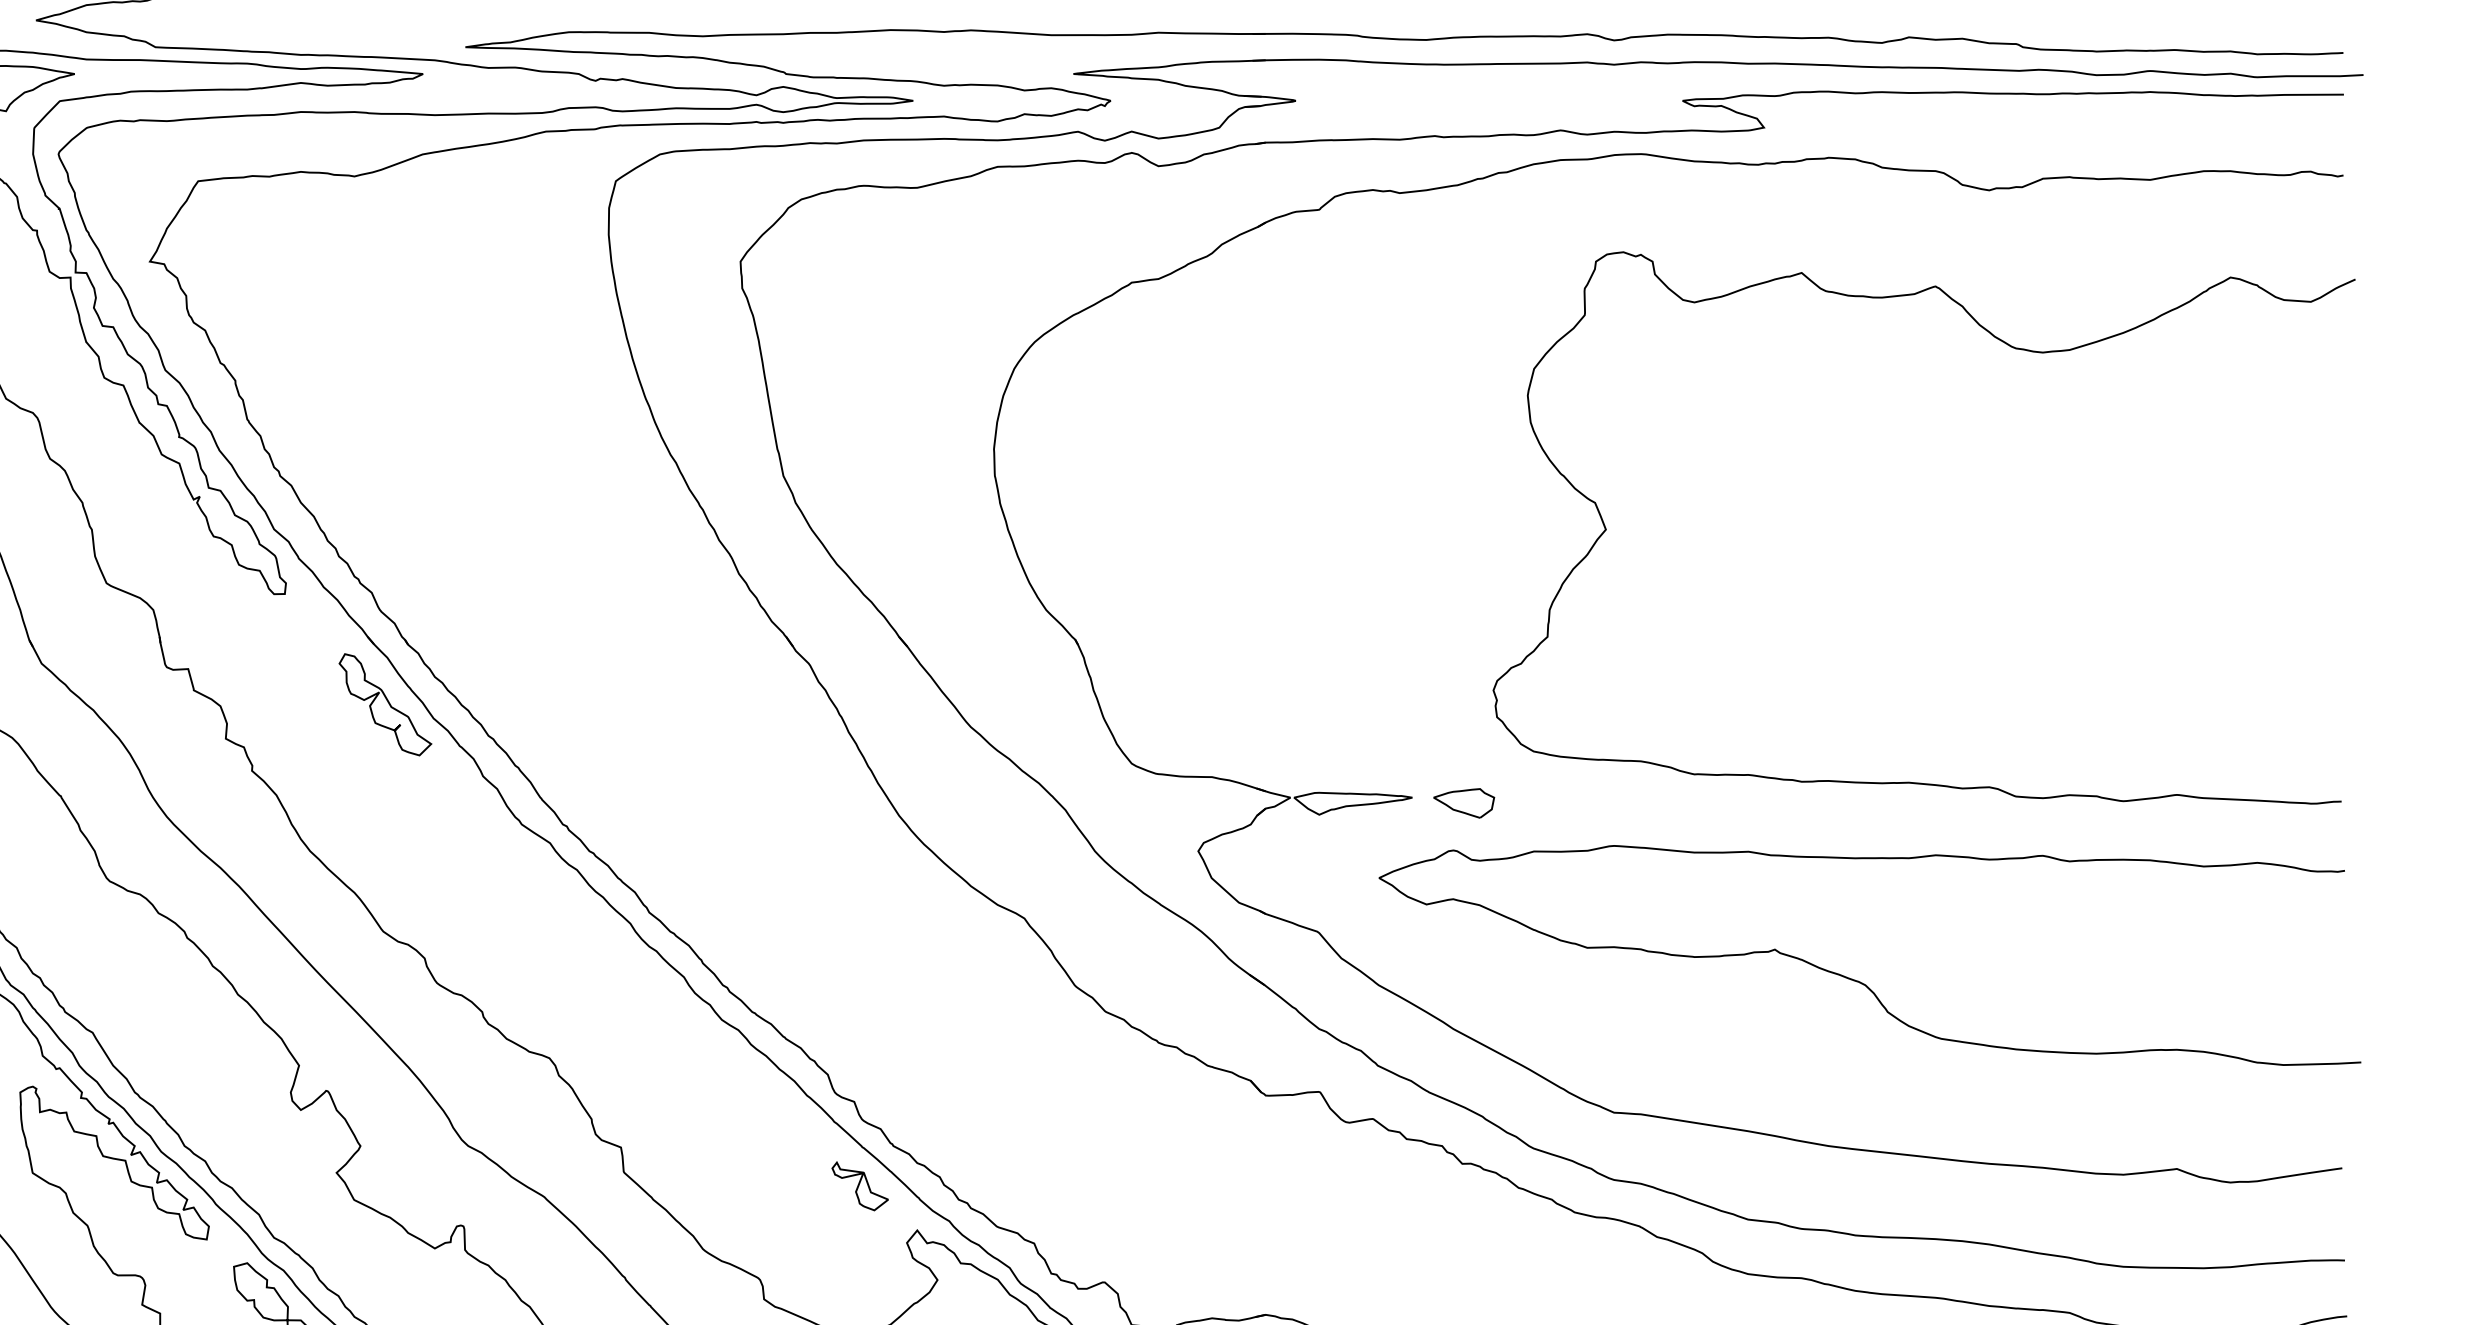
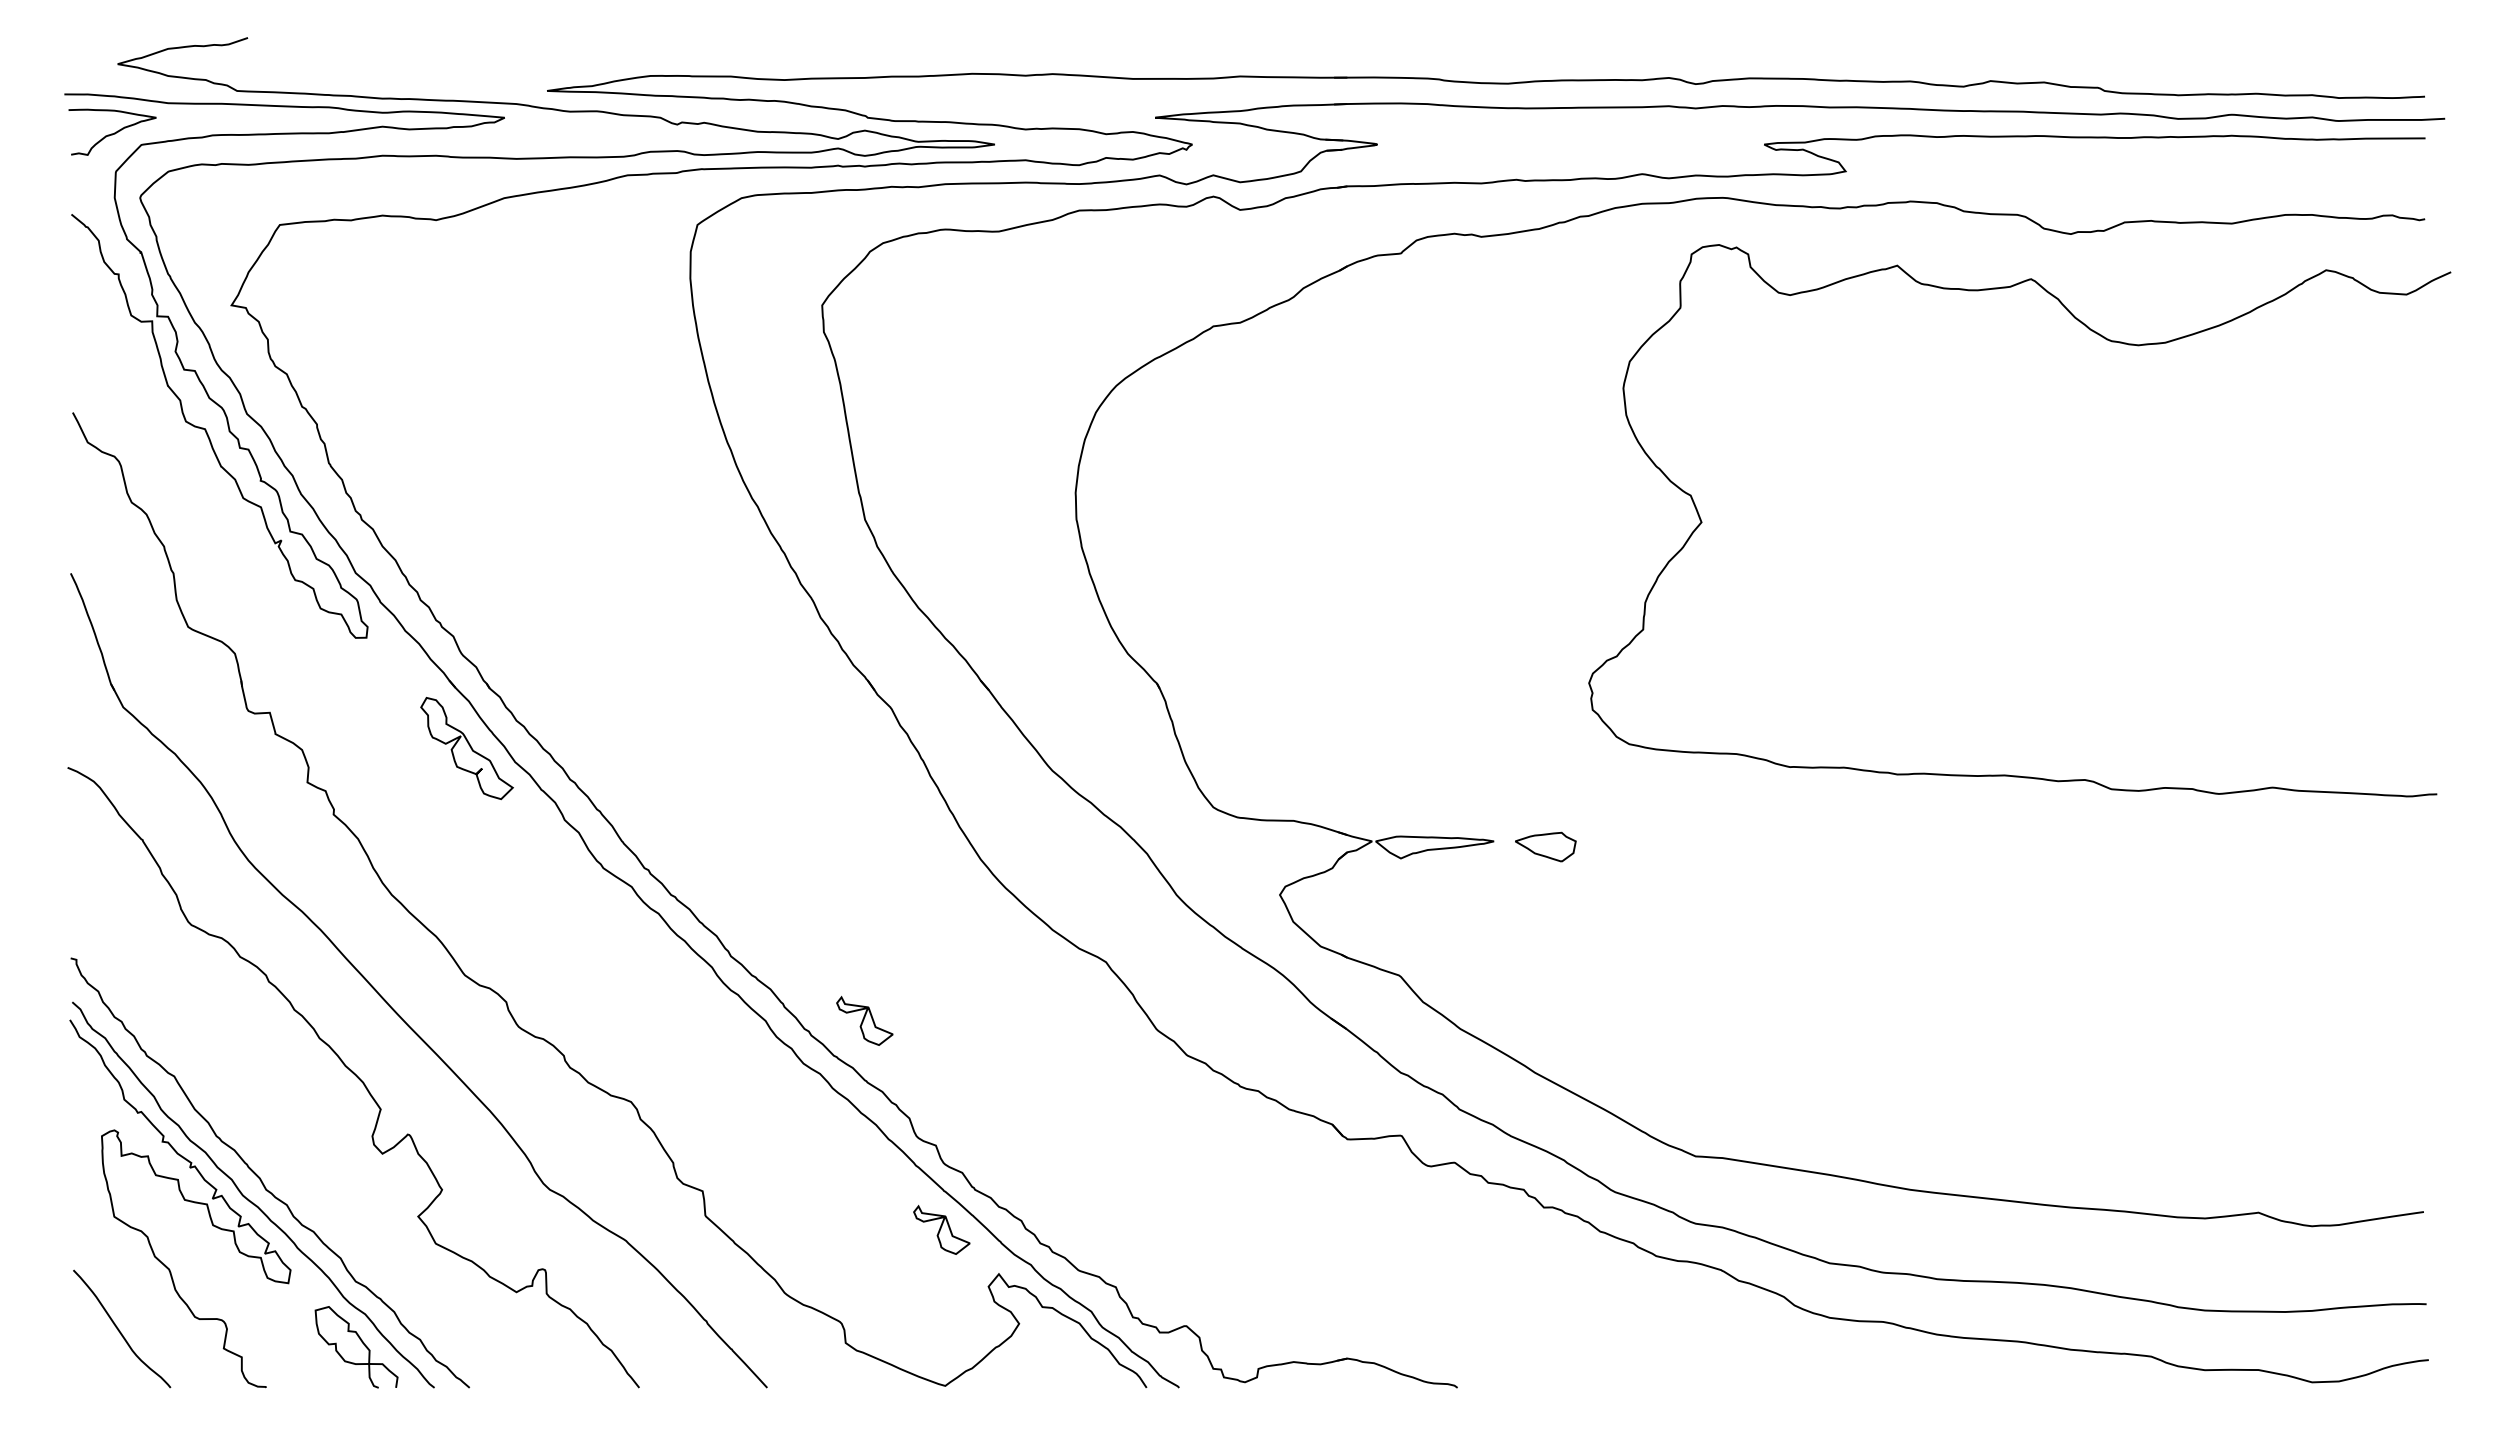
curve: (2013, 348) -> (2109, 341), moved
part: (782, 976) -> (864, 1020), added
curve: (1858, 980) -> (1940, 1024), removed

